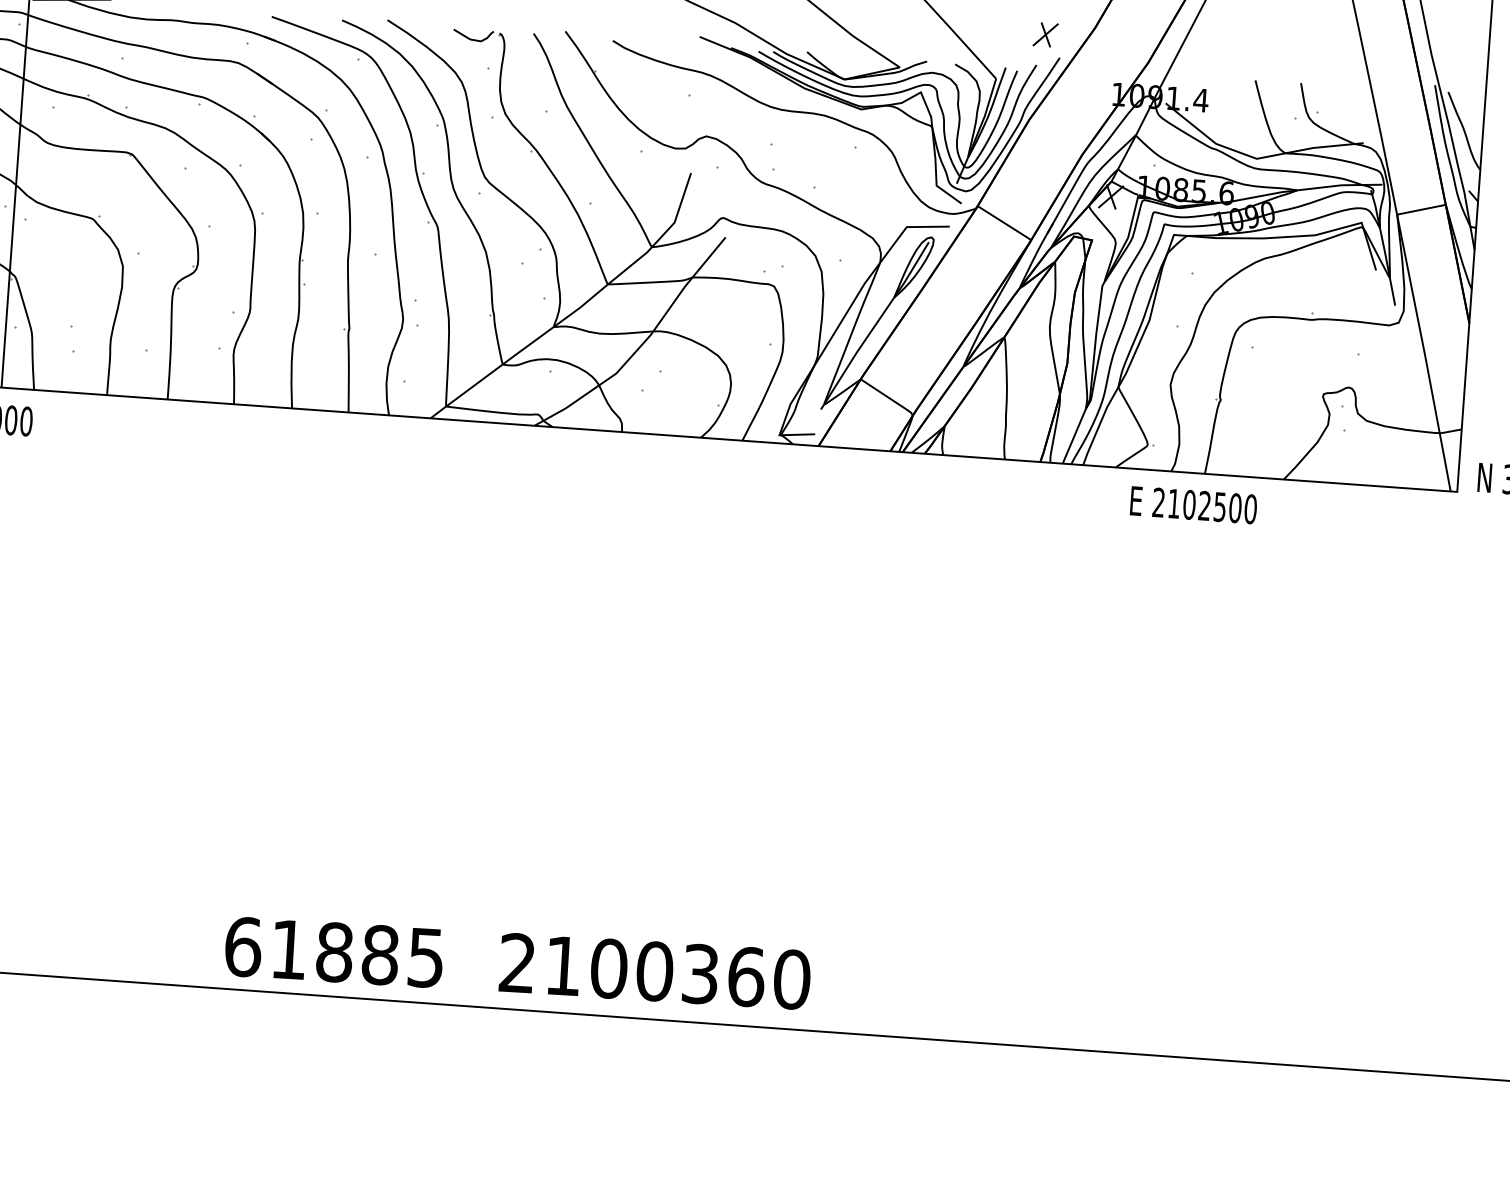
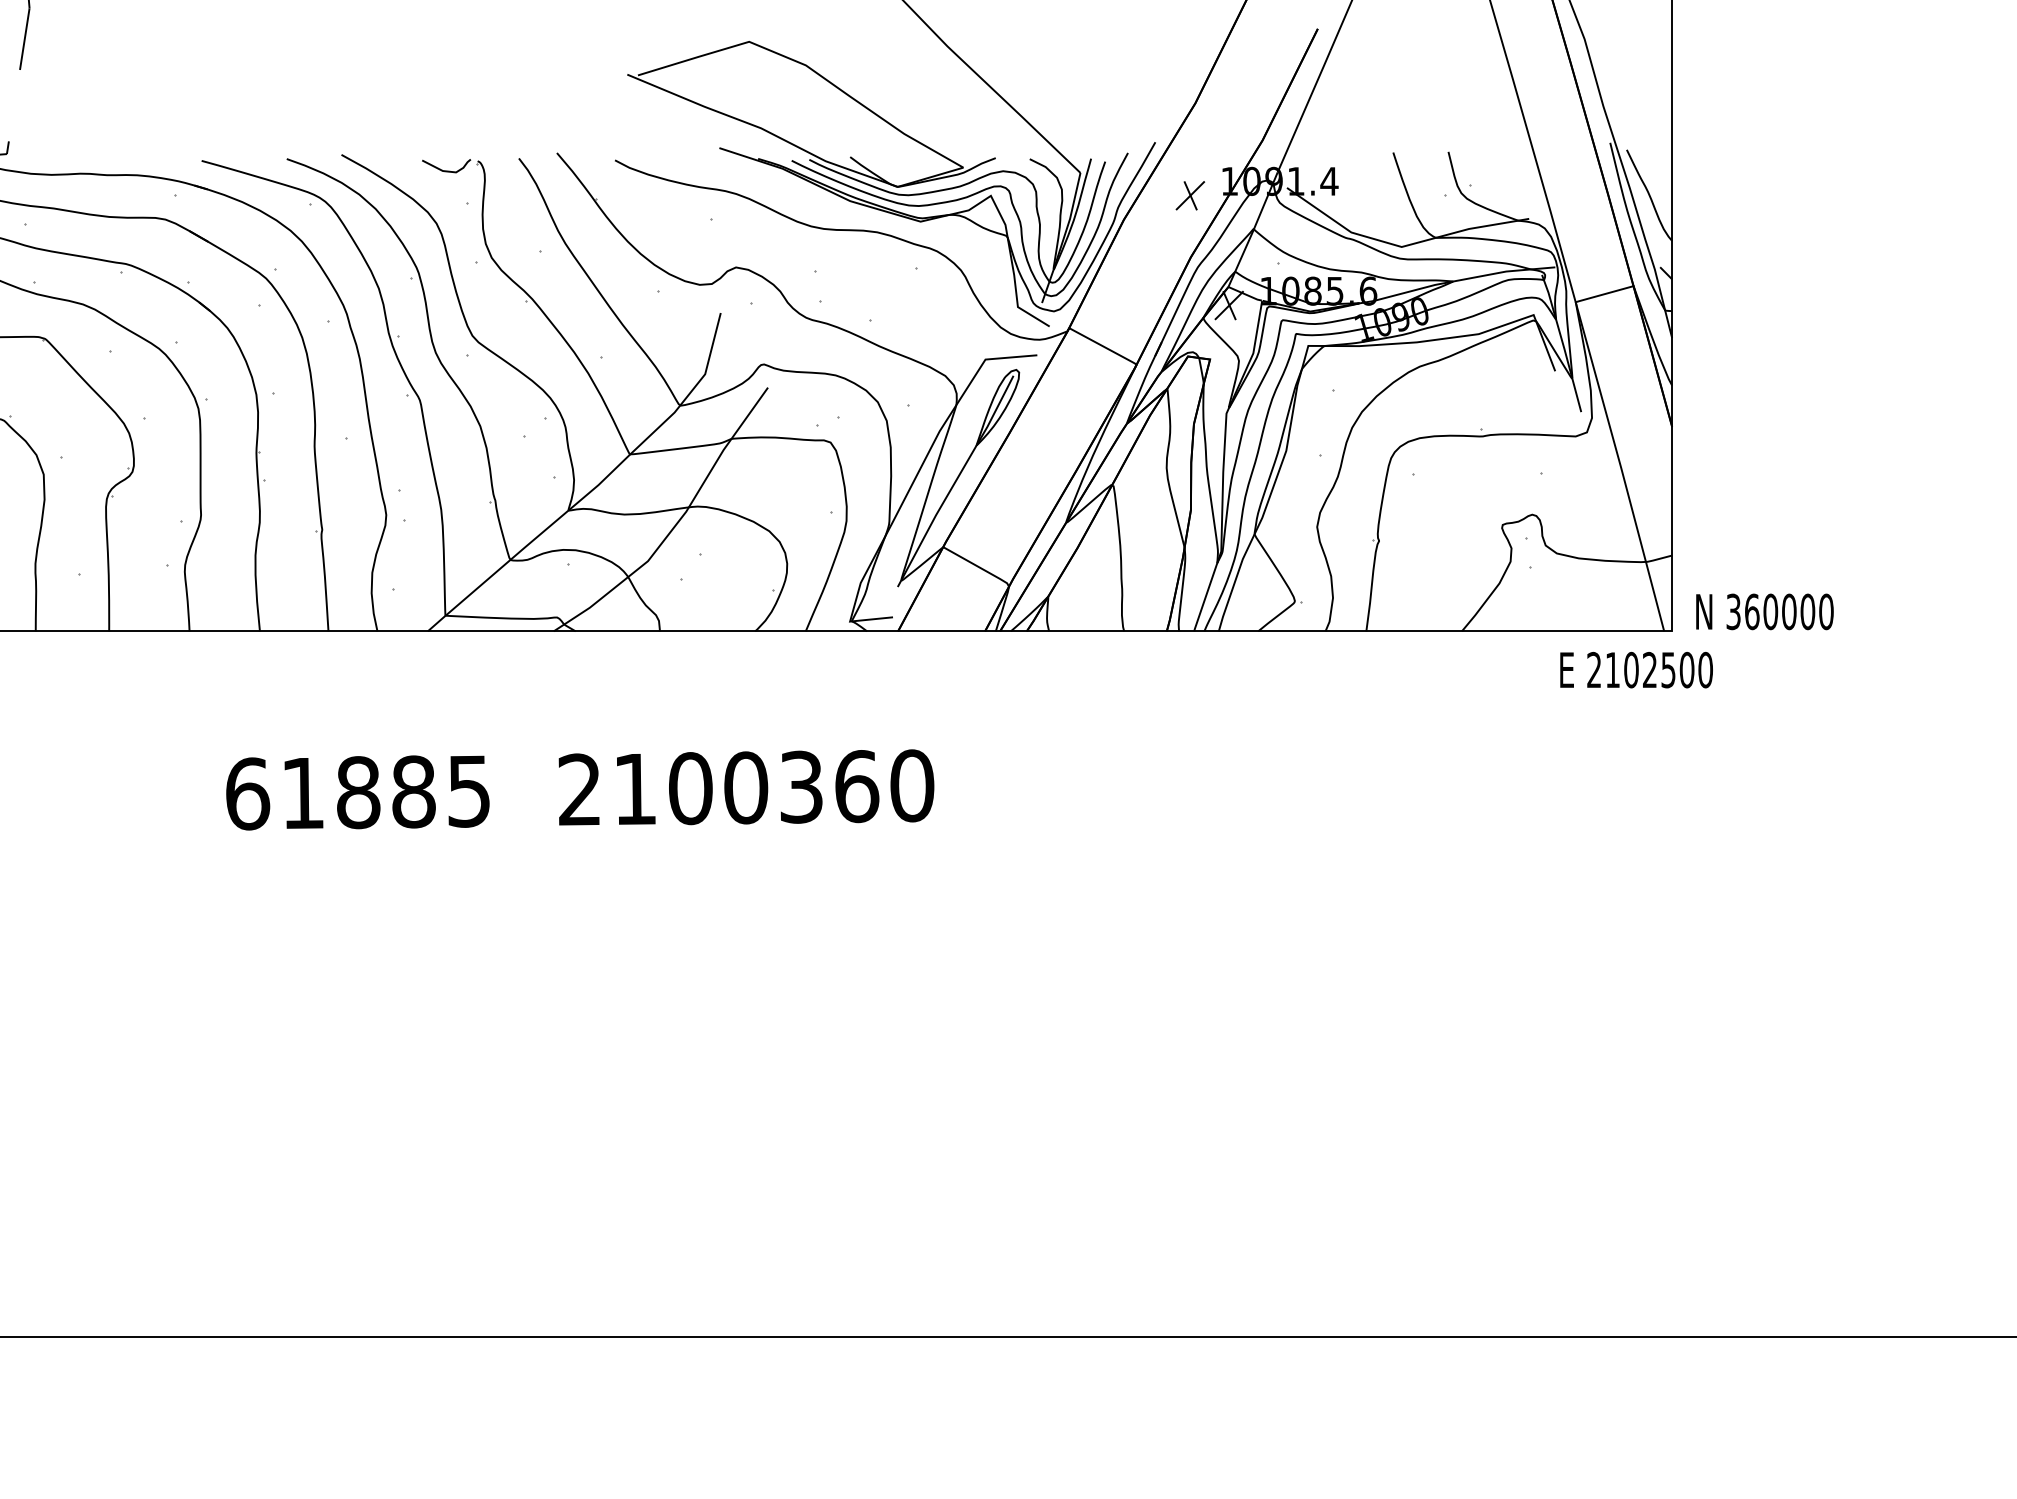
part: (1045, 34) -> (1190, 195), moved
text: (1193, 504) -> (1636, 669), moved
text: (518, 962) -> (580, 789), moved

